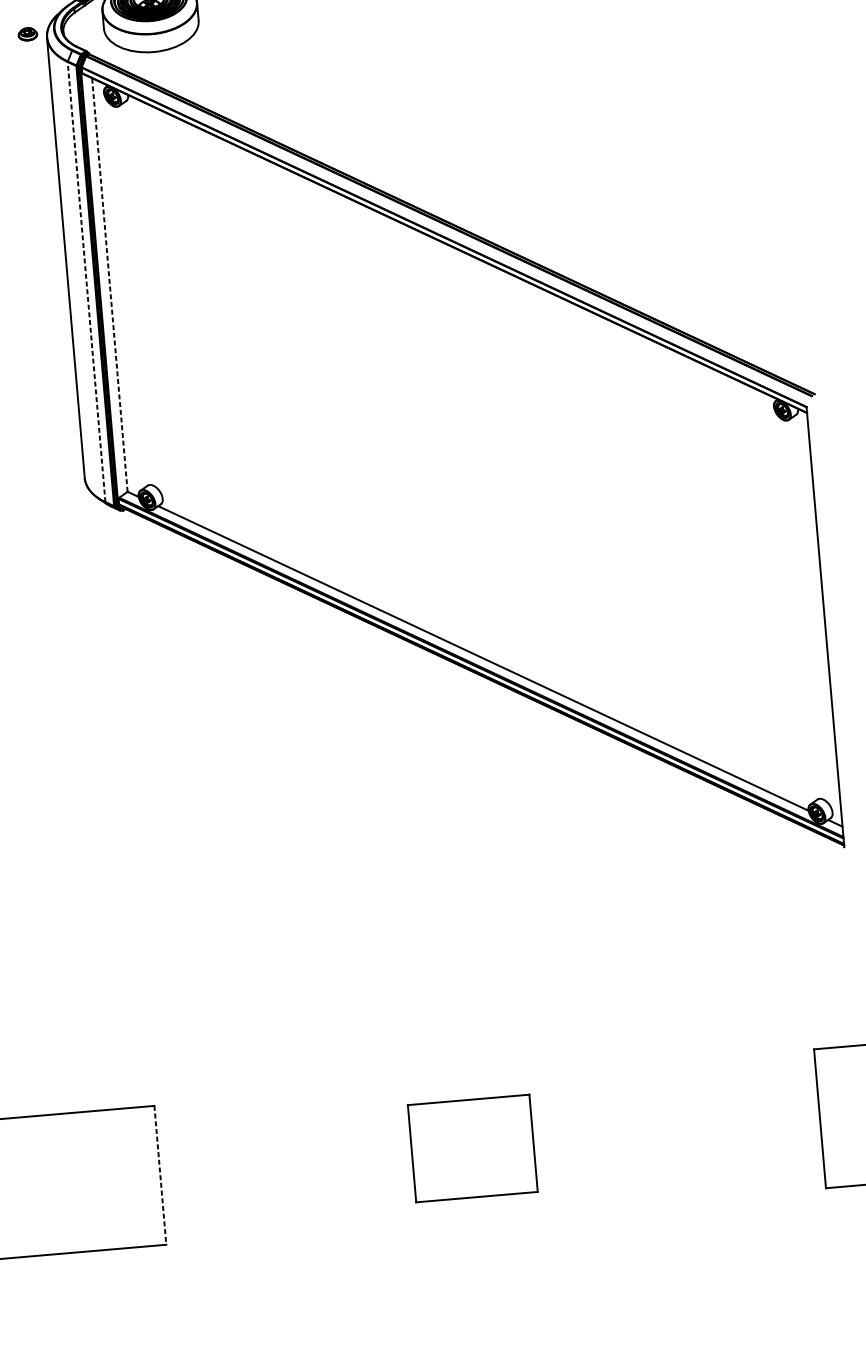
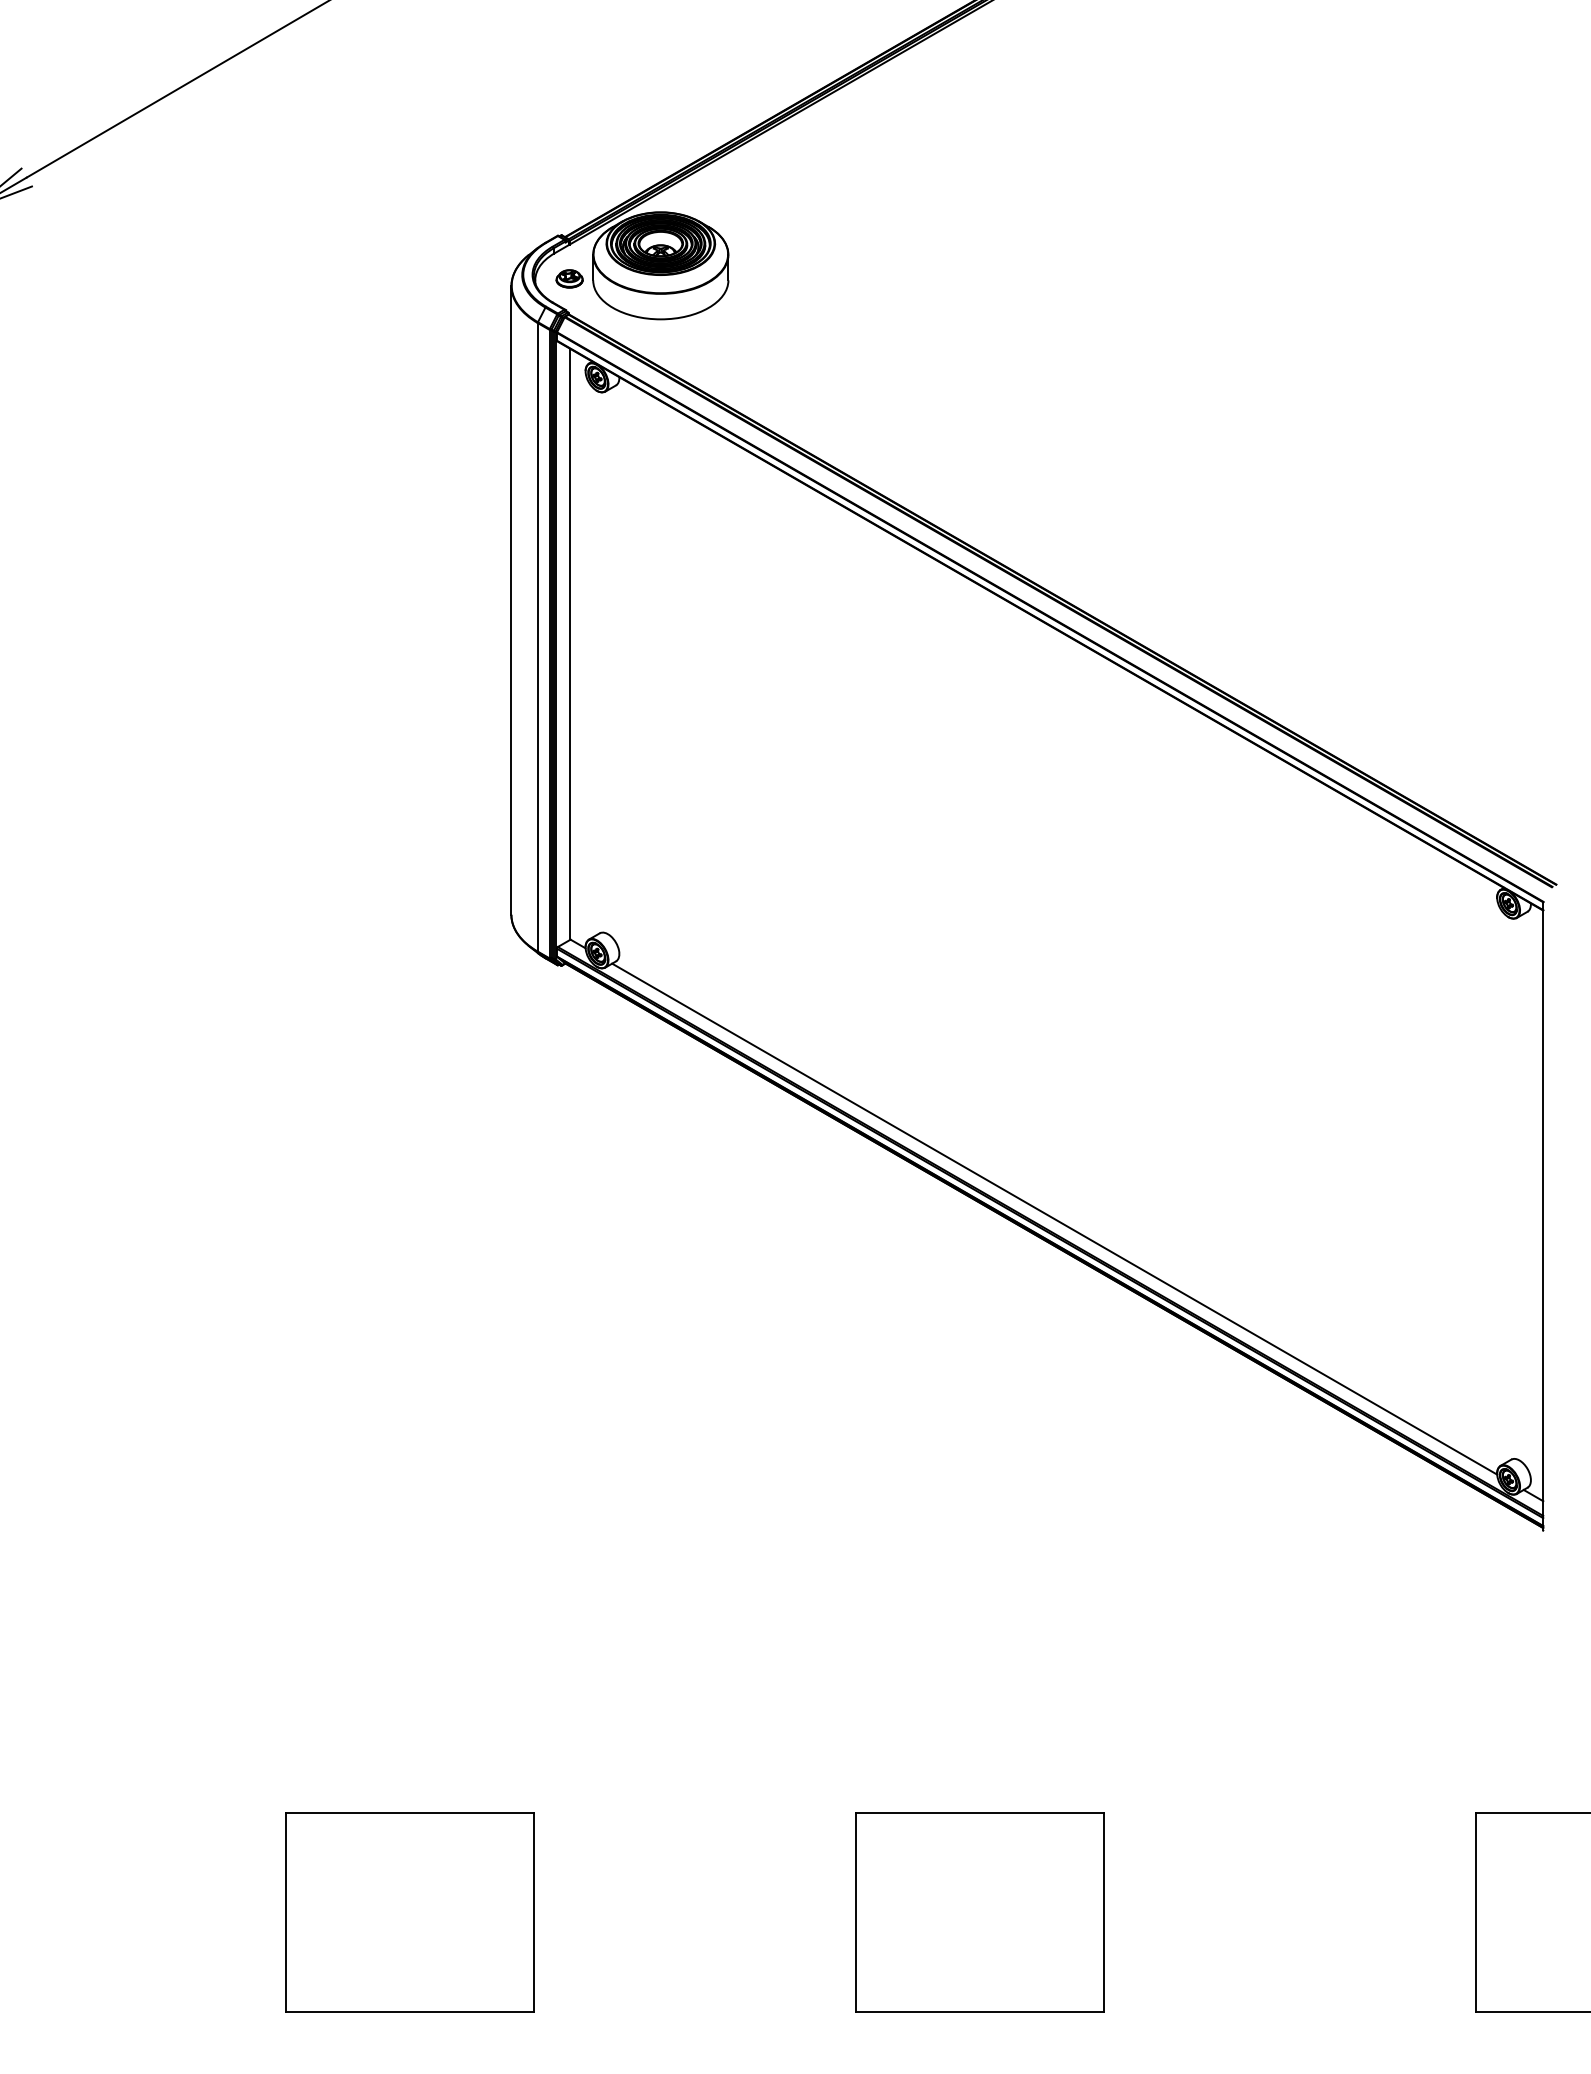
part: (27, 34) -> (569, 278), moved
line: (86, 281) -> (537, 636), dashed -> solid
line: (109, 284) -> (570, 643), dashed -> solid
part: (472, 1148) -> (979, 1912), size x1.43
line: (160, 1175) -> (533, 1913), dashed -> solid

